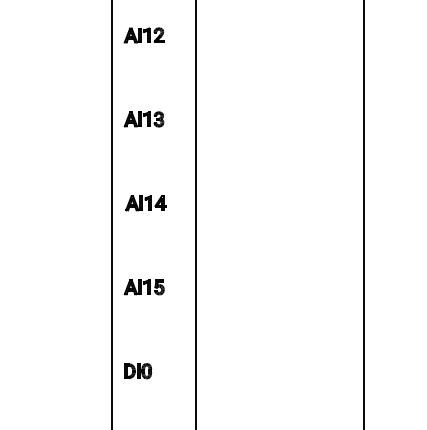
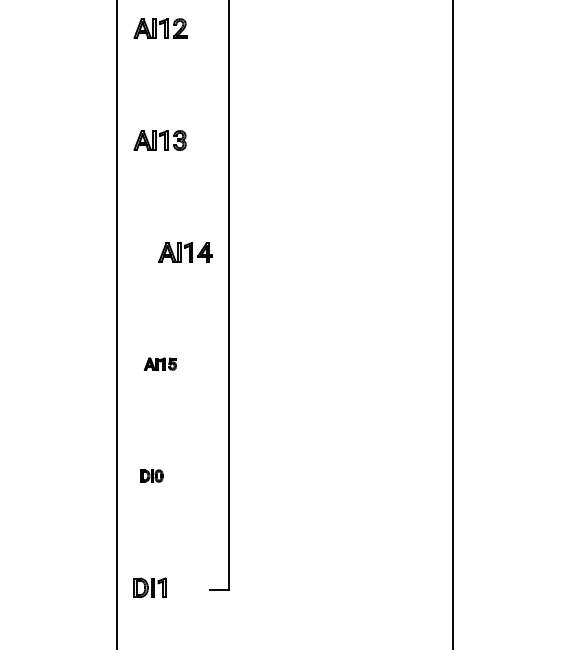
part: (145, 203) -> (185, 252), moved
part: (144, 286) -> (160, 363), size x0.6
part: (137, 370) -> (151, 475), size x0.6

